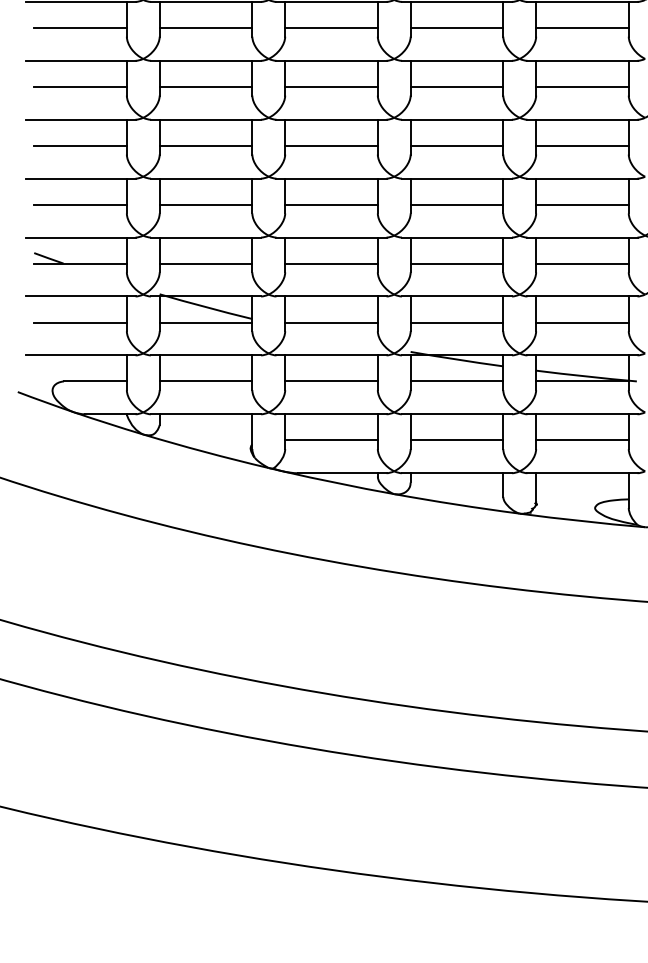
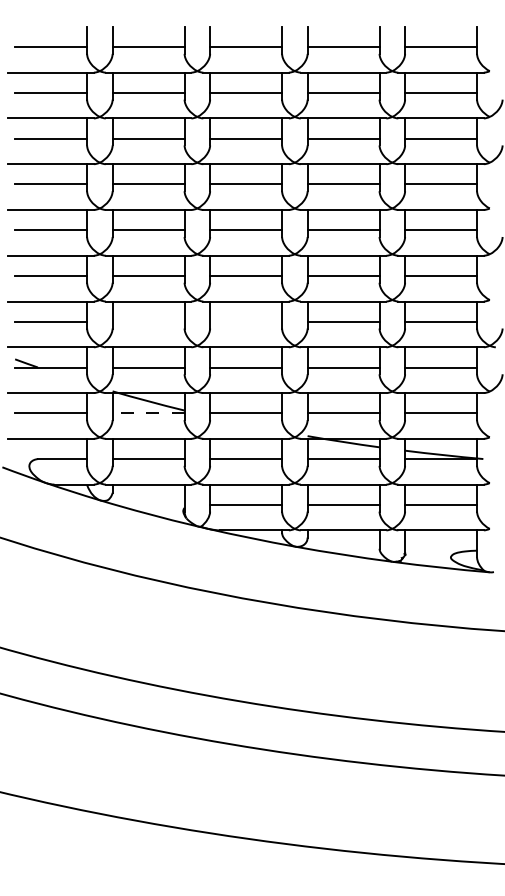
line: (205, 204) -> (148, 321), removed
line: (332, 204) -> (246, 321), removed
line: (205, 322) -> (148, 413), solid -> dashed

